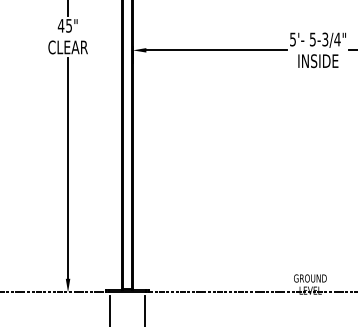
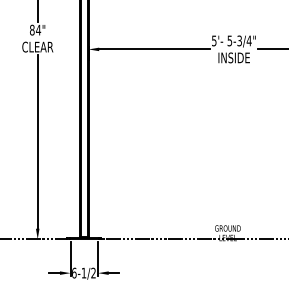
text: (65, 24) -> (35, 29), 45" -> 84"

